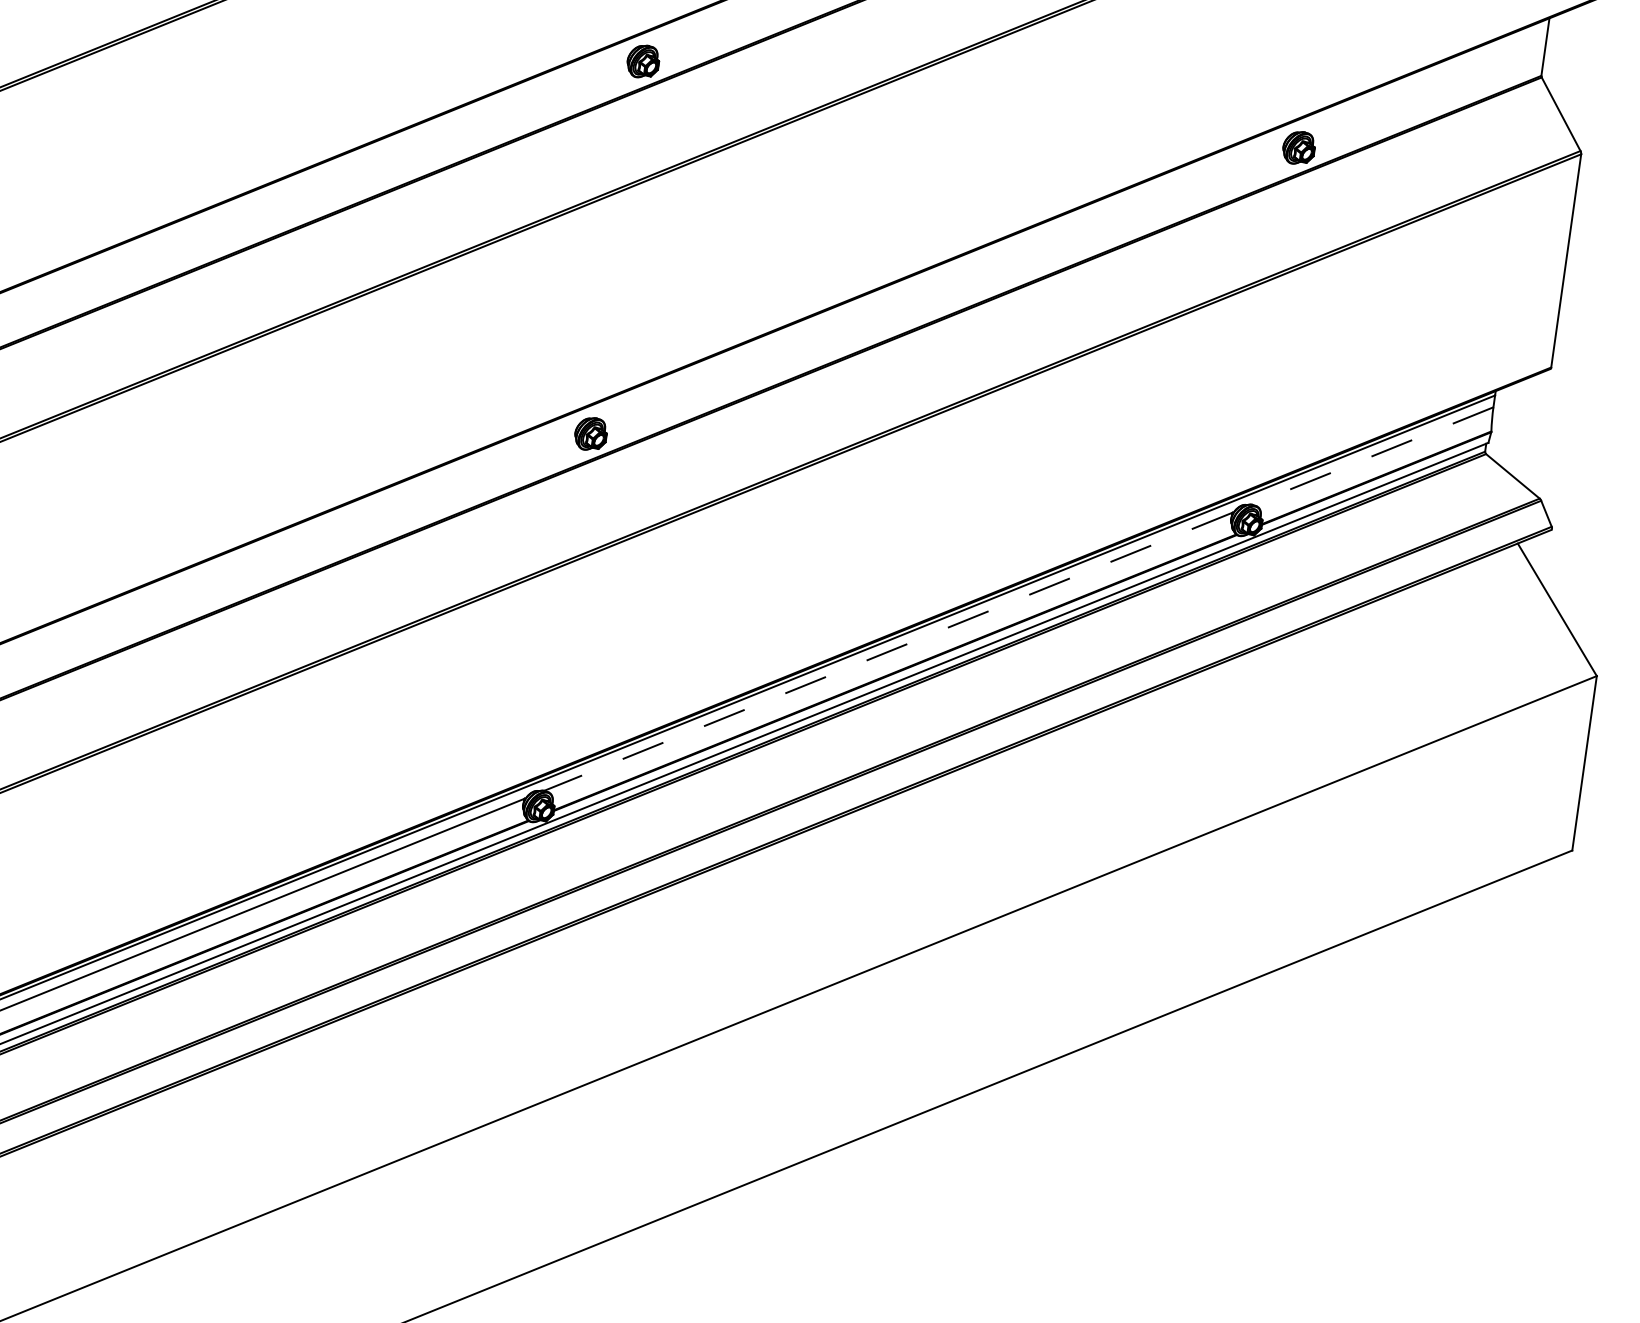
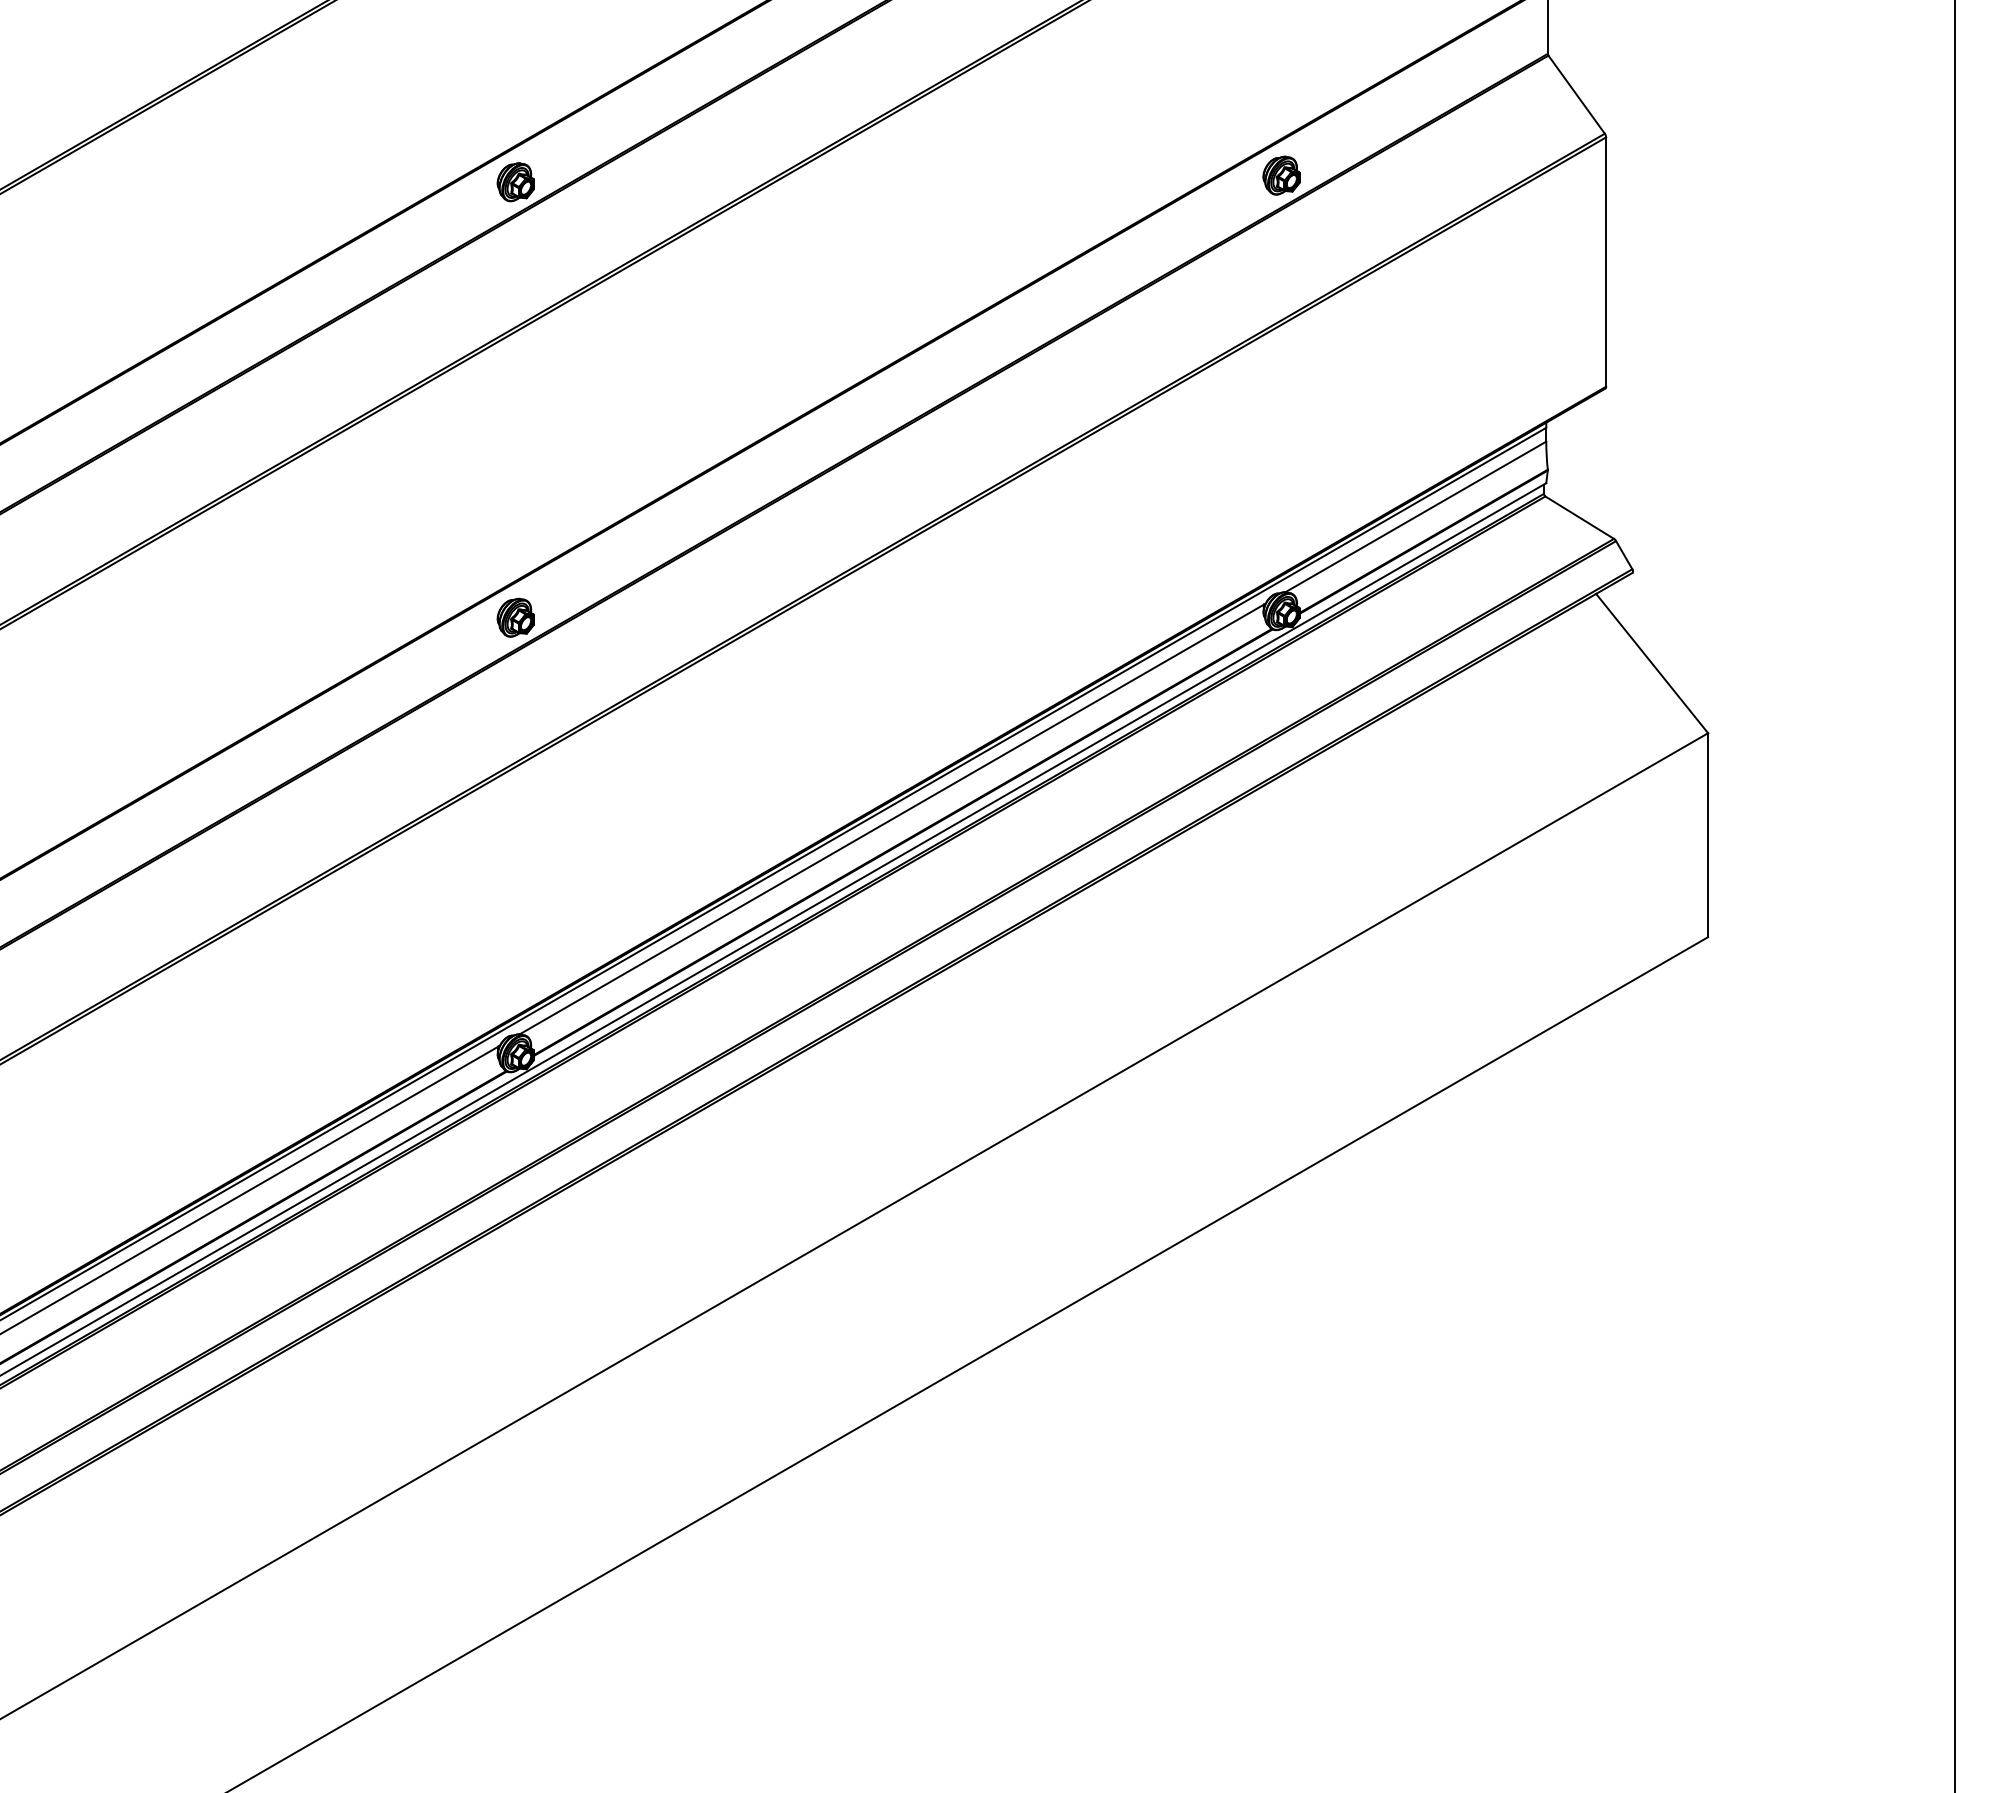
line: (1372, 455) -> (1415, 516), dashed -> solid
line: (888, 651) -> (891, 819), dashed -> solid

